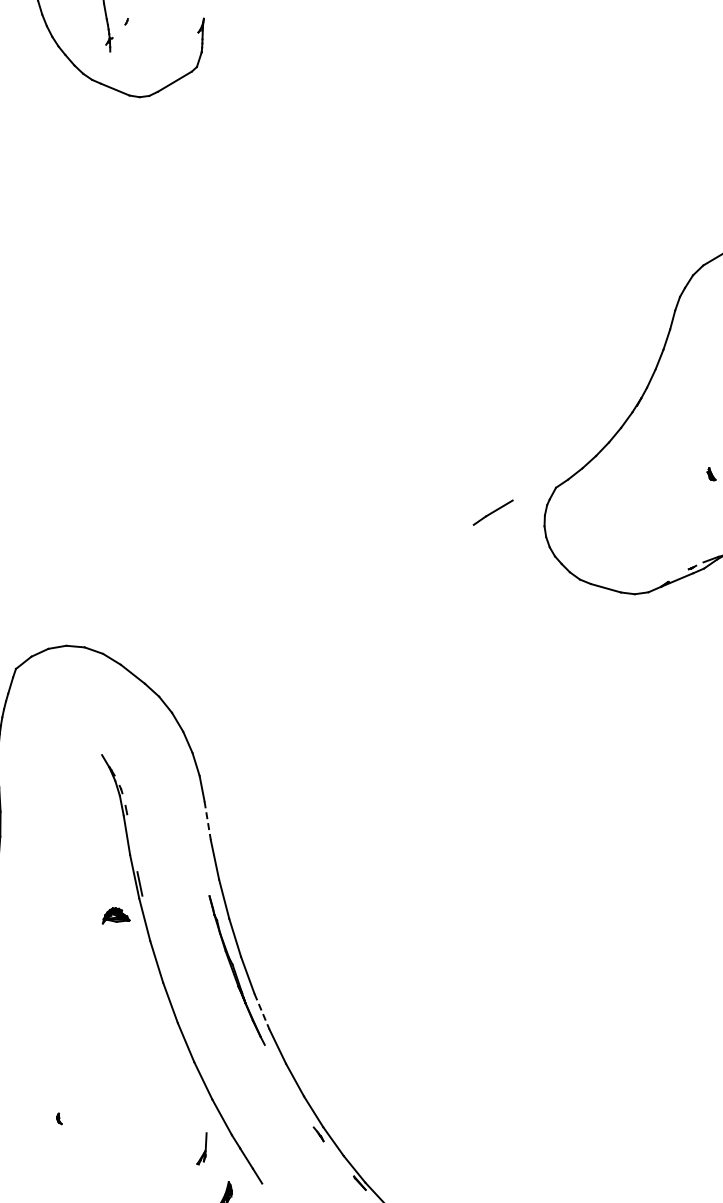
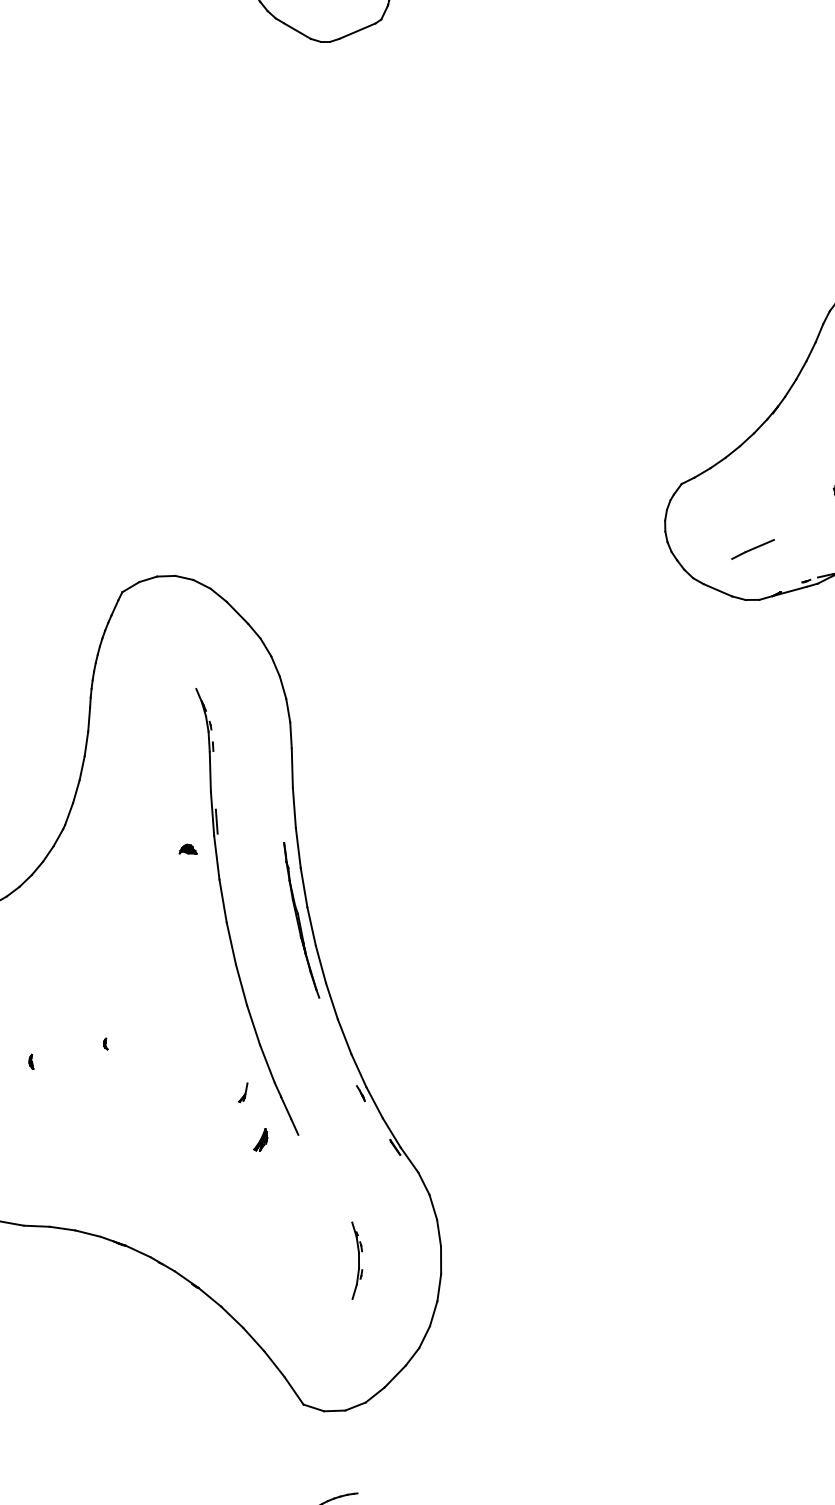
line: (492, 512) -> (752, 549), moved
line: (207, 820) -> (292, 767), dashed -> solid
part: (114, 914) -> (187, 848), size x0.62
line: (262, 1011) -> (321, 964), dashed -> solid
part: (202, 1148) -> (243, 1092), size x0.62

